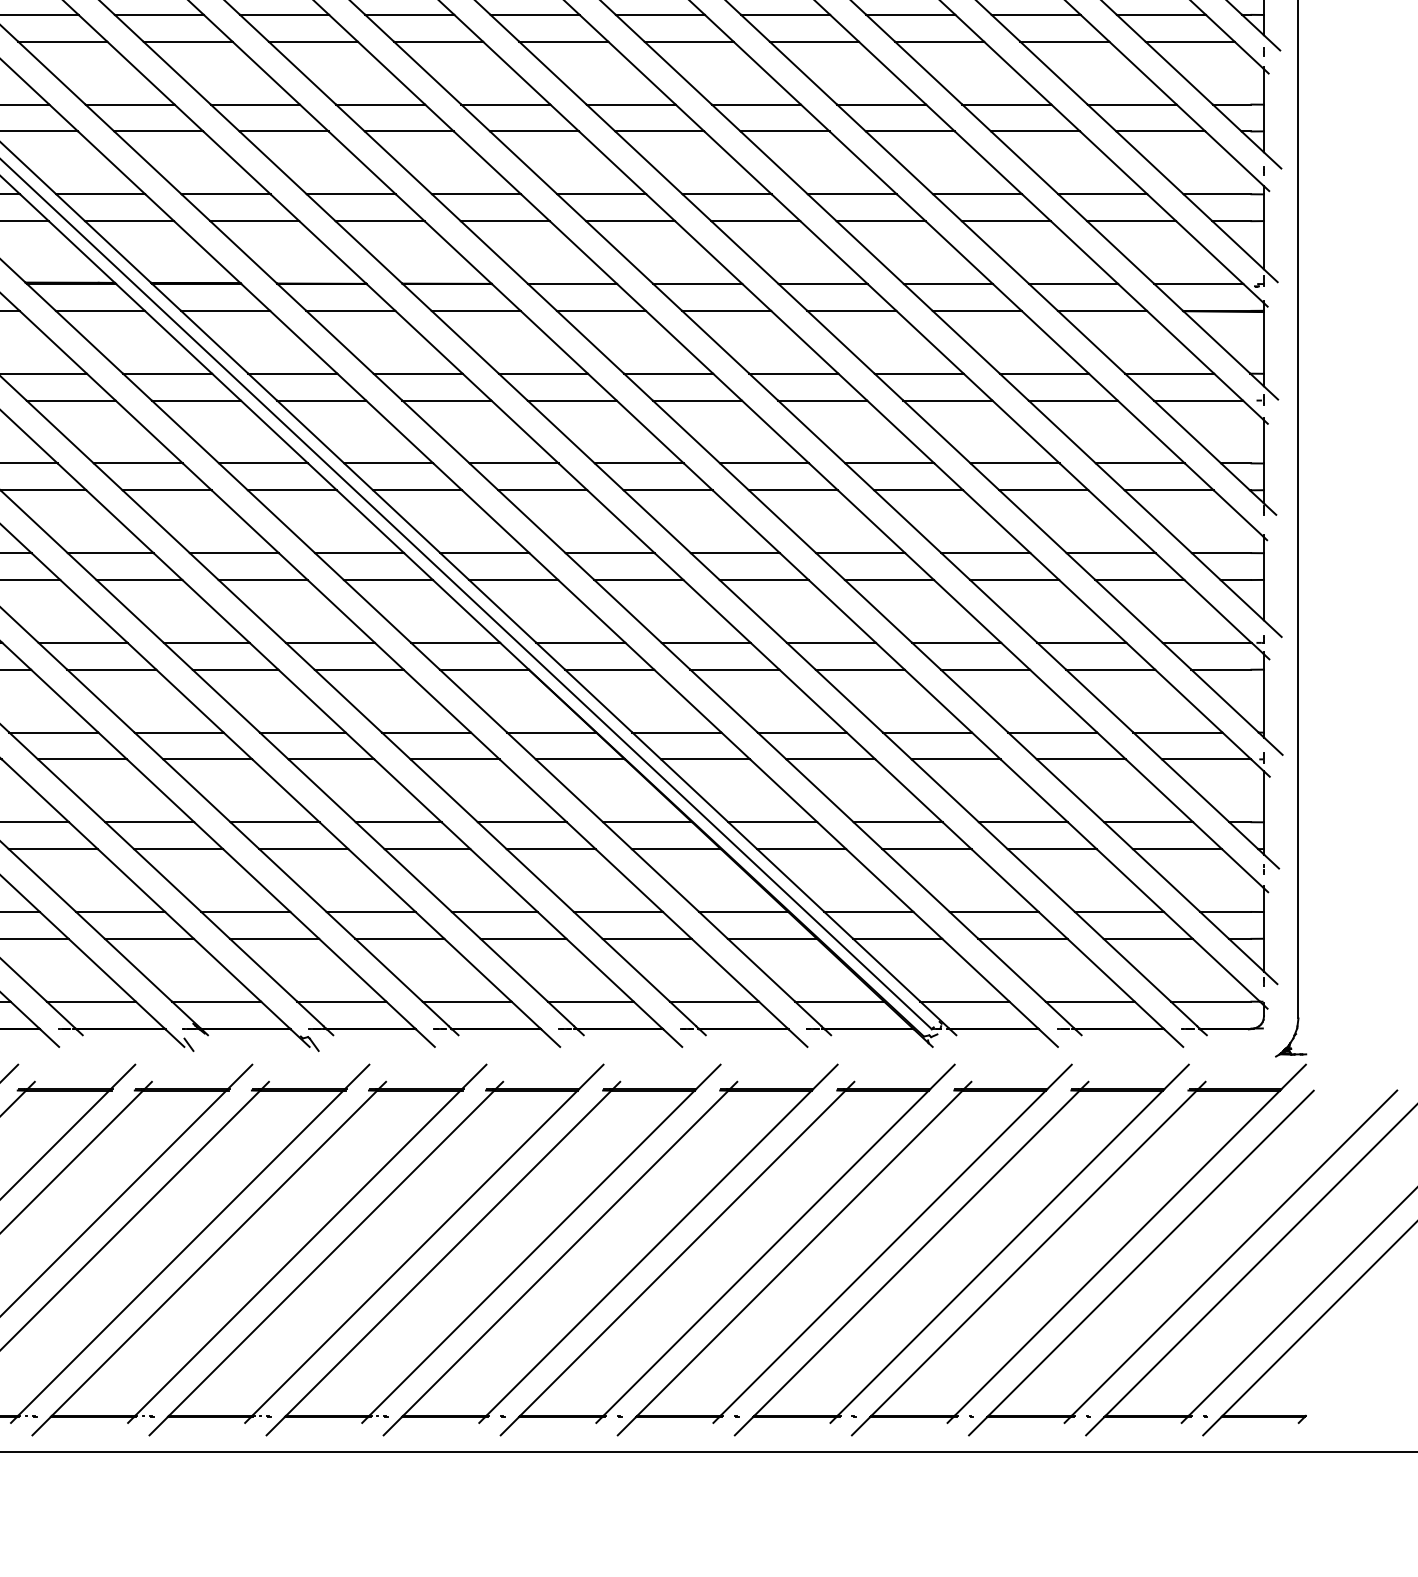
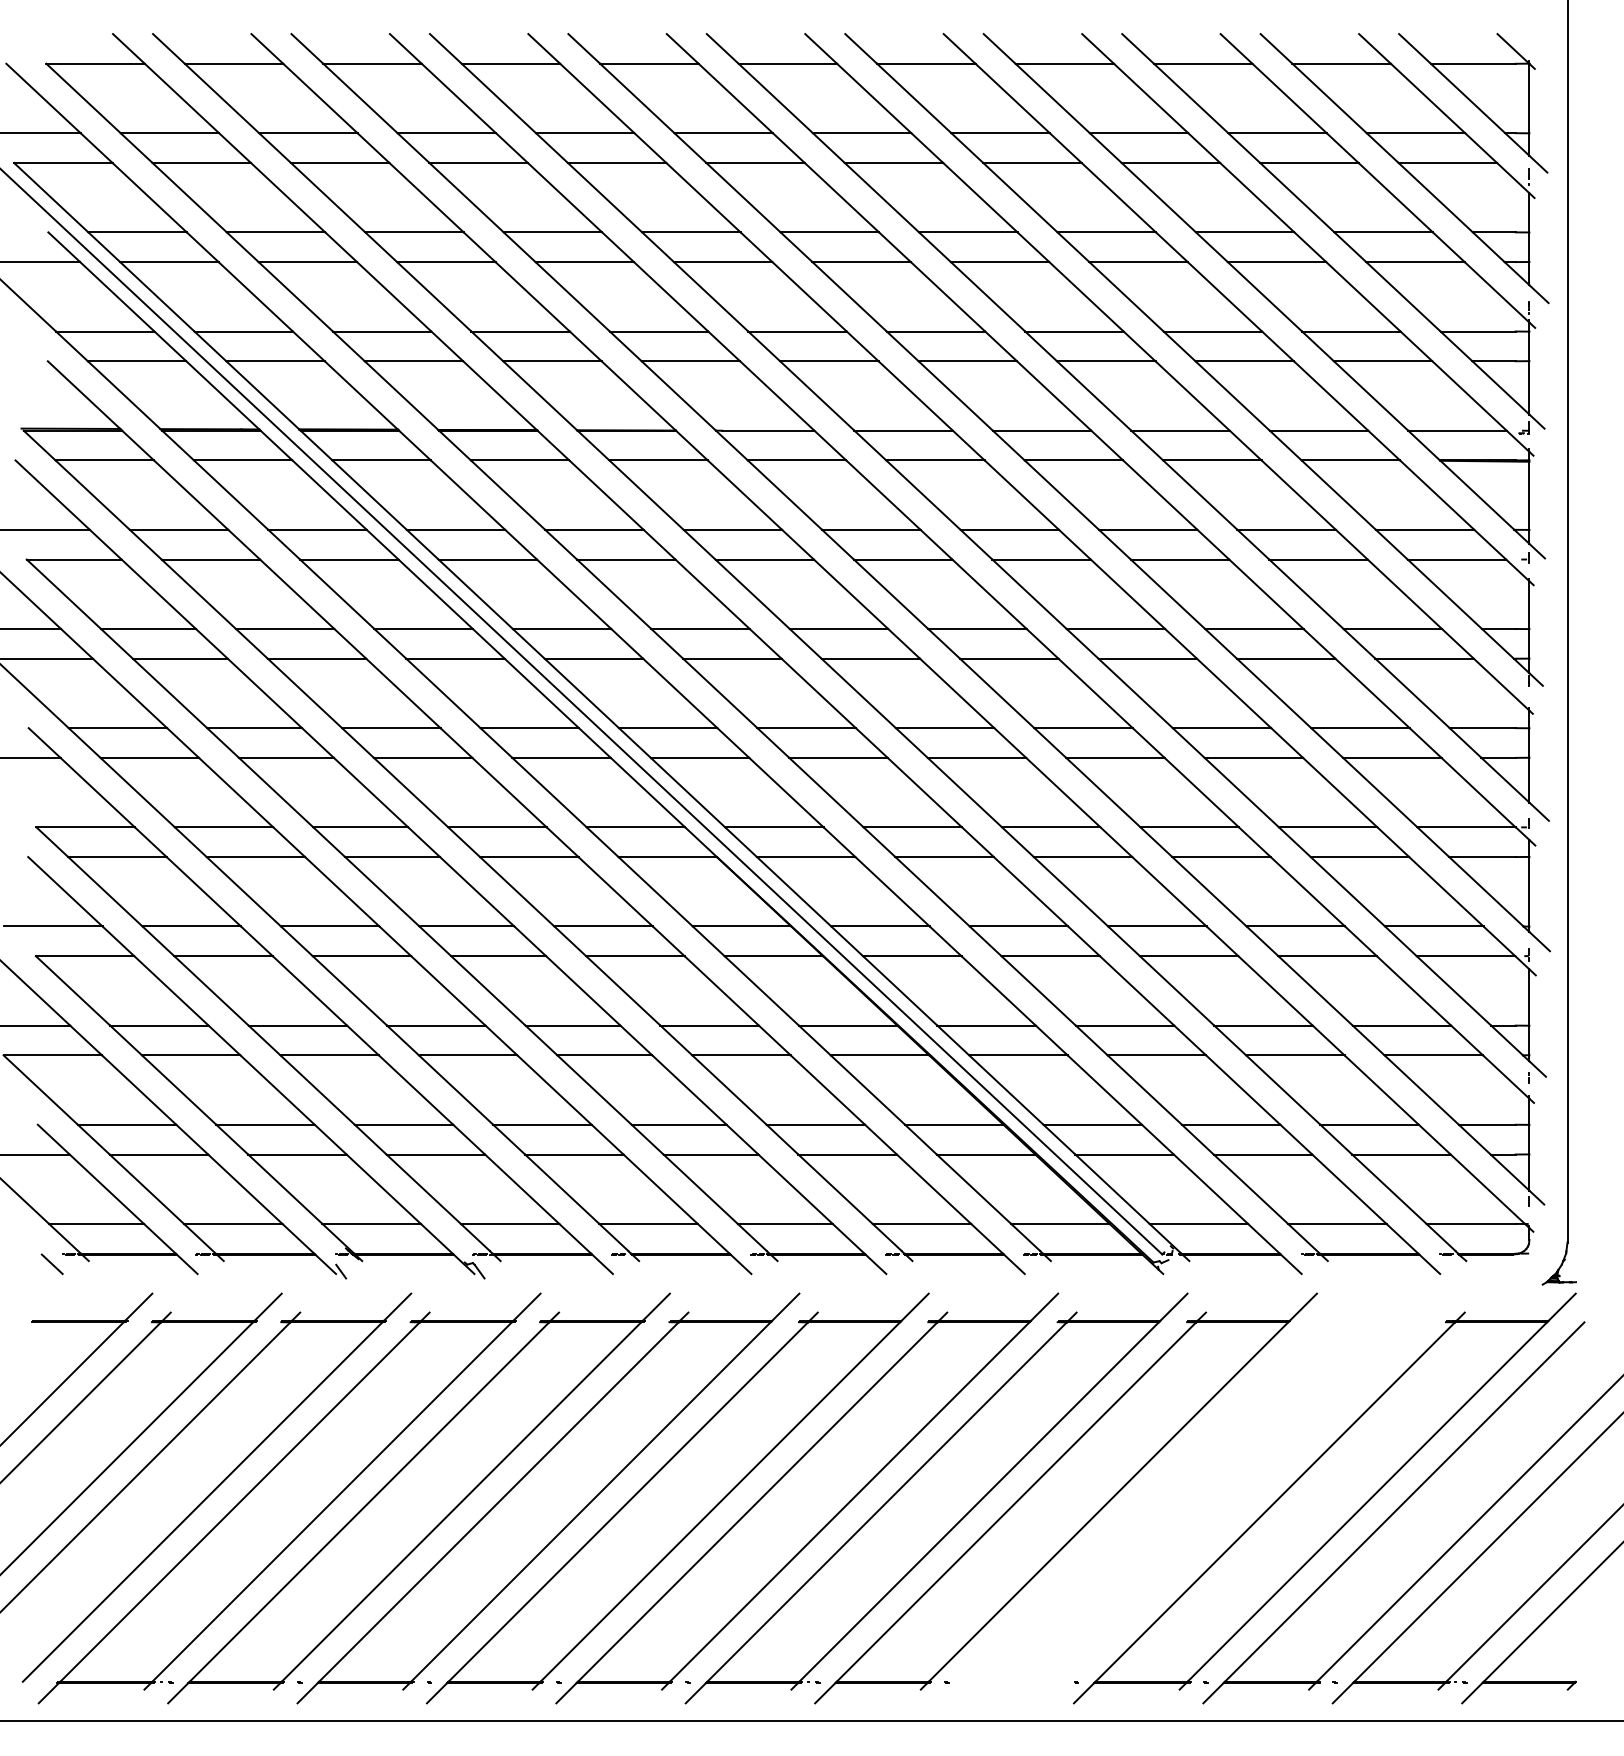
part: (961, 1250) -> (1195, 1498), removed

